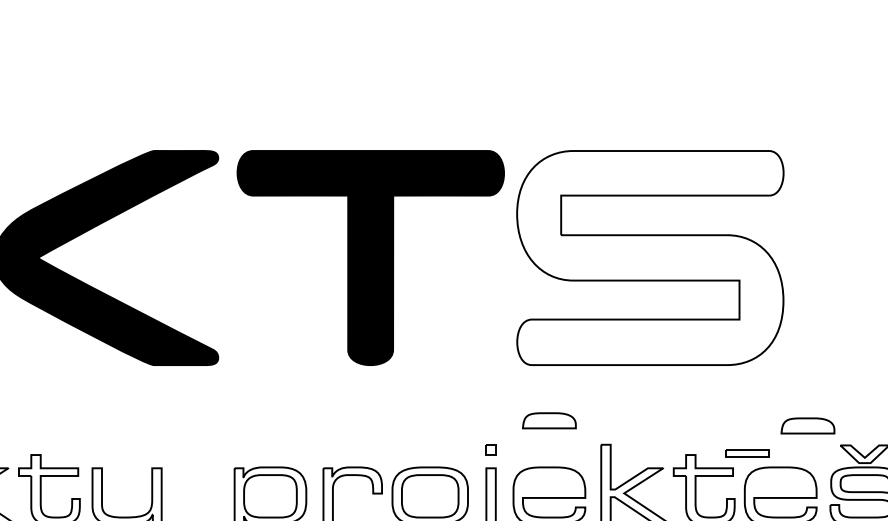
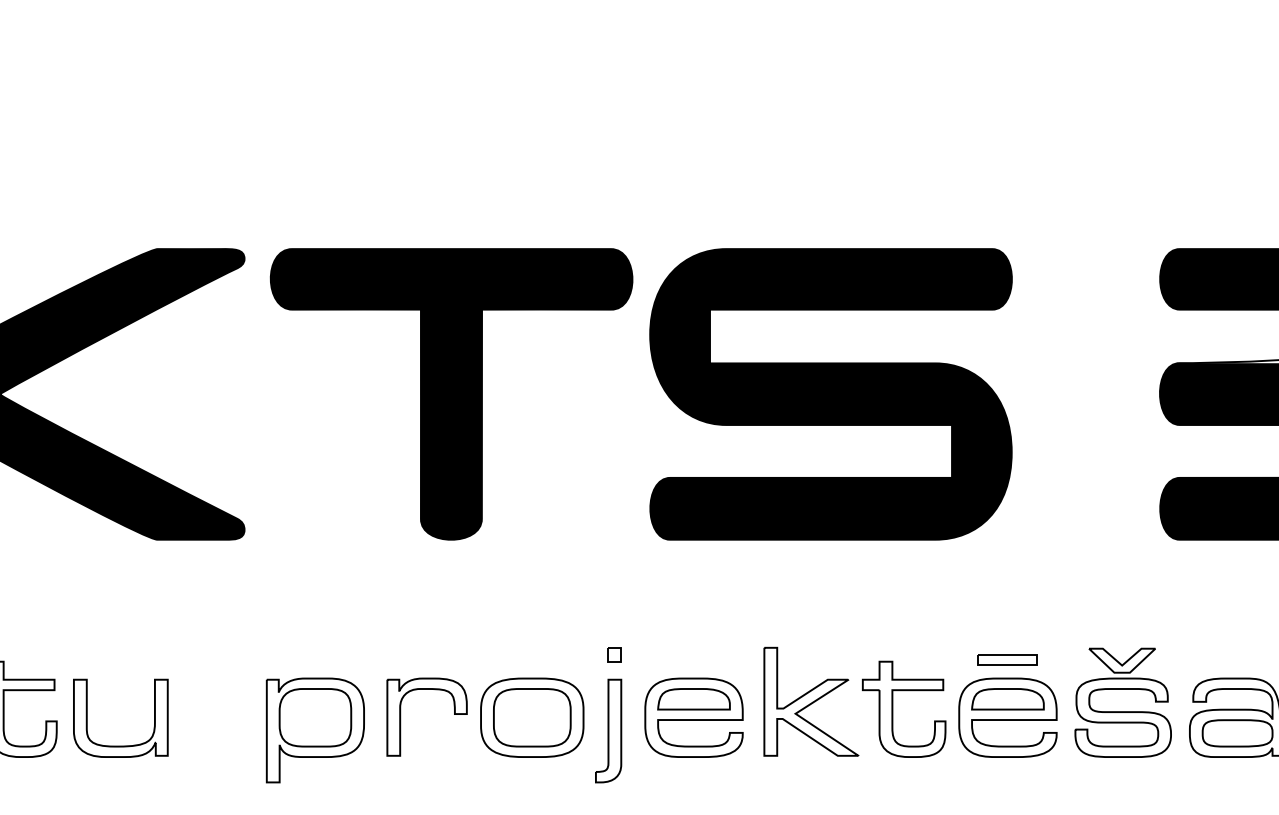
fill: (649, 258) -> (830, 394), added
part: (549, 420) -> (693, 699), moved
part: (807, 426) -> (1007, 699), moved
part: (747, 453) -> (1007, 659), moved

